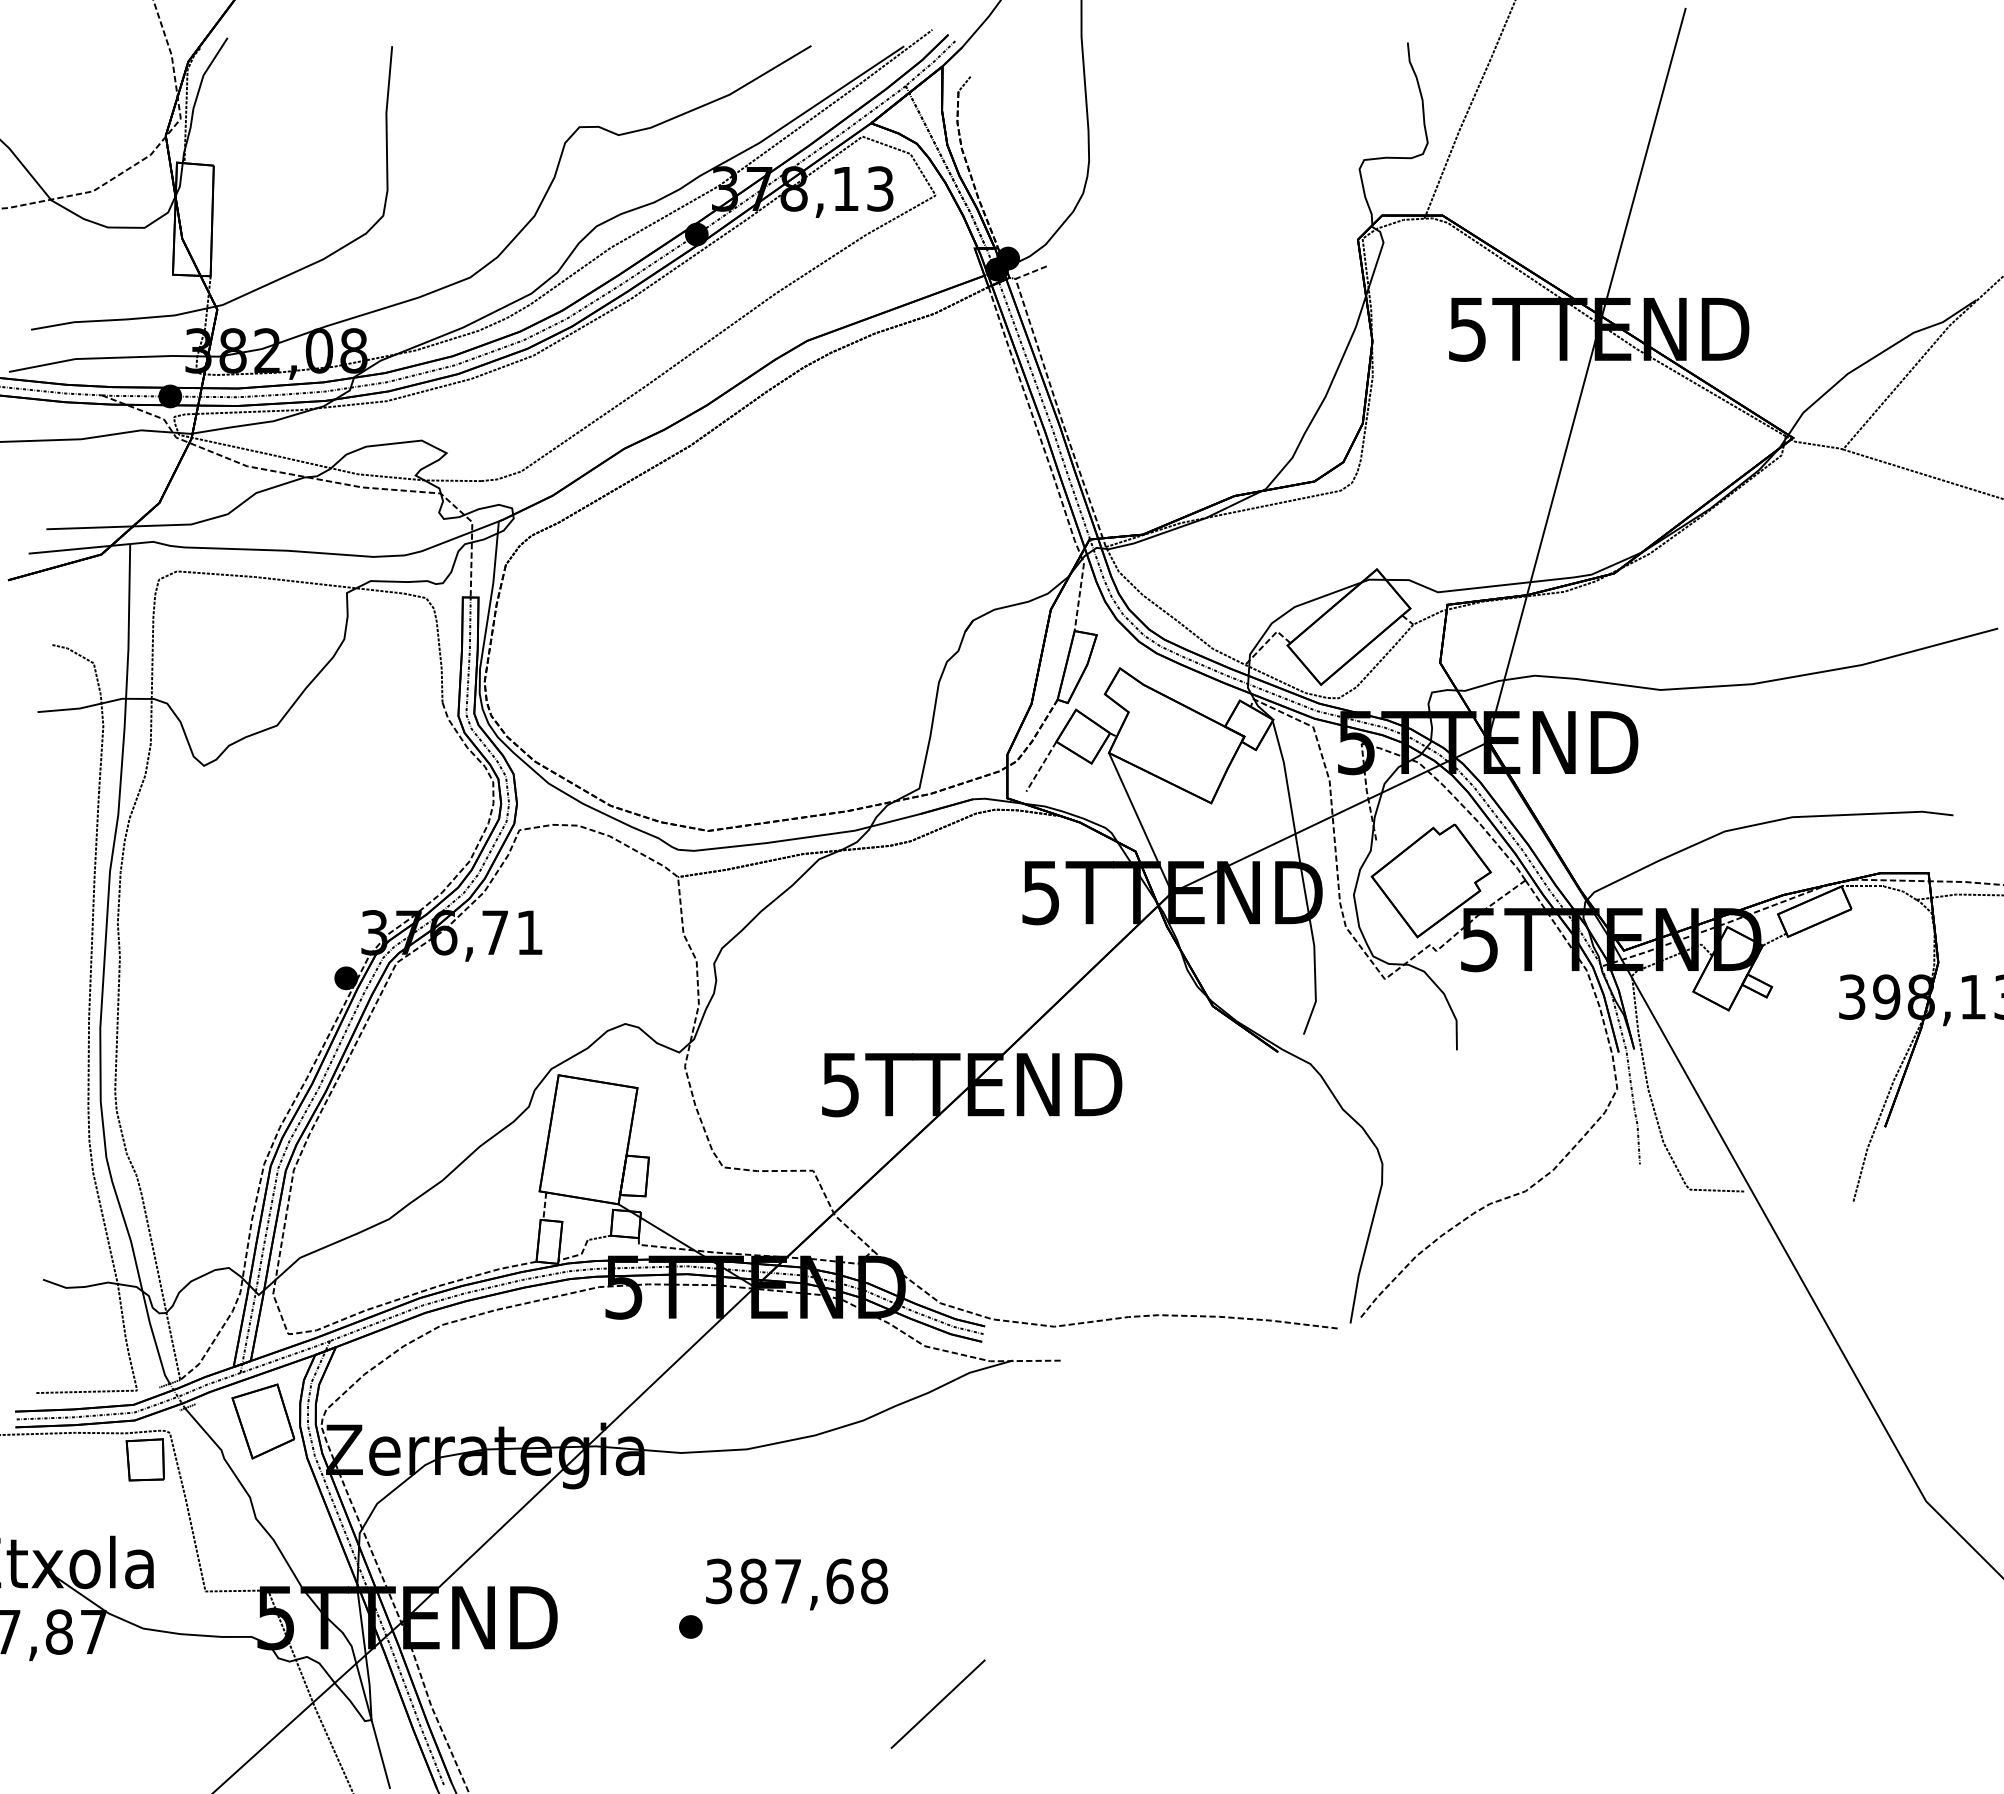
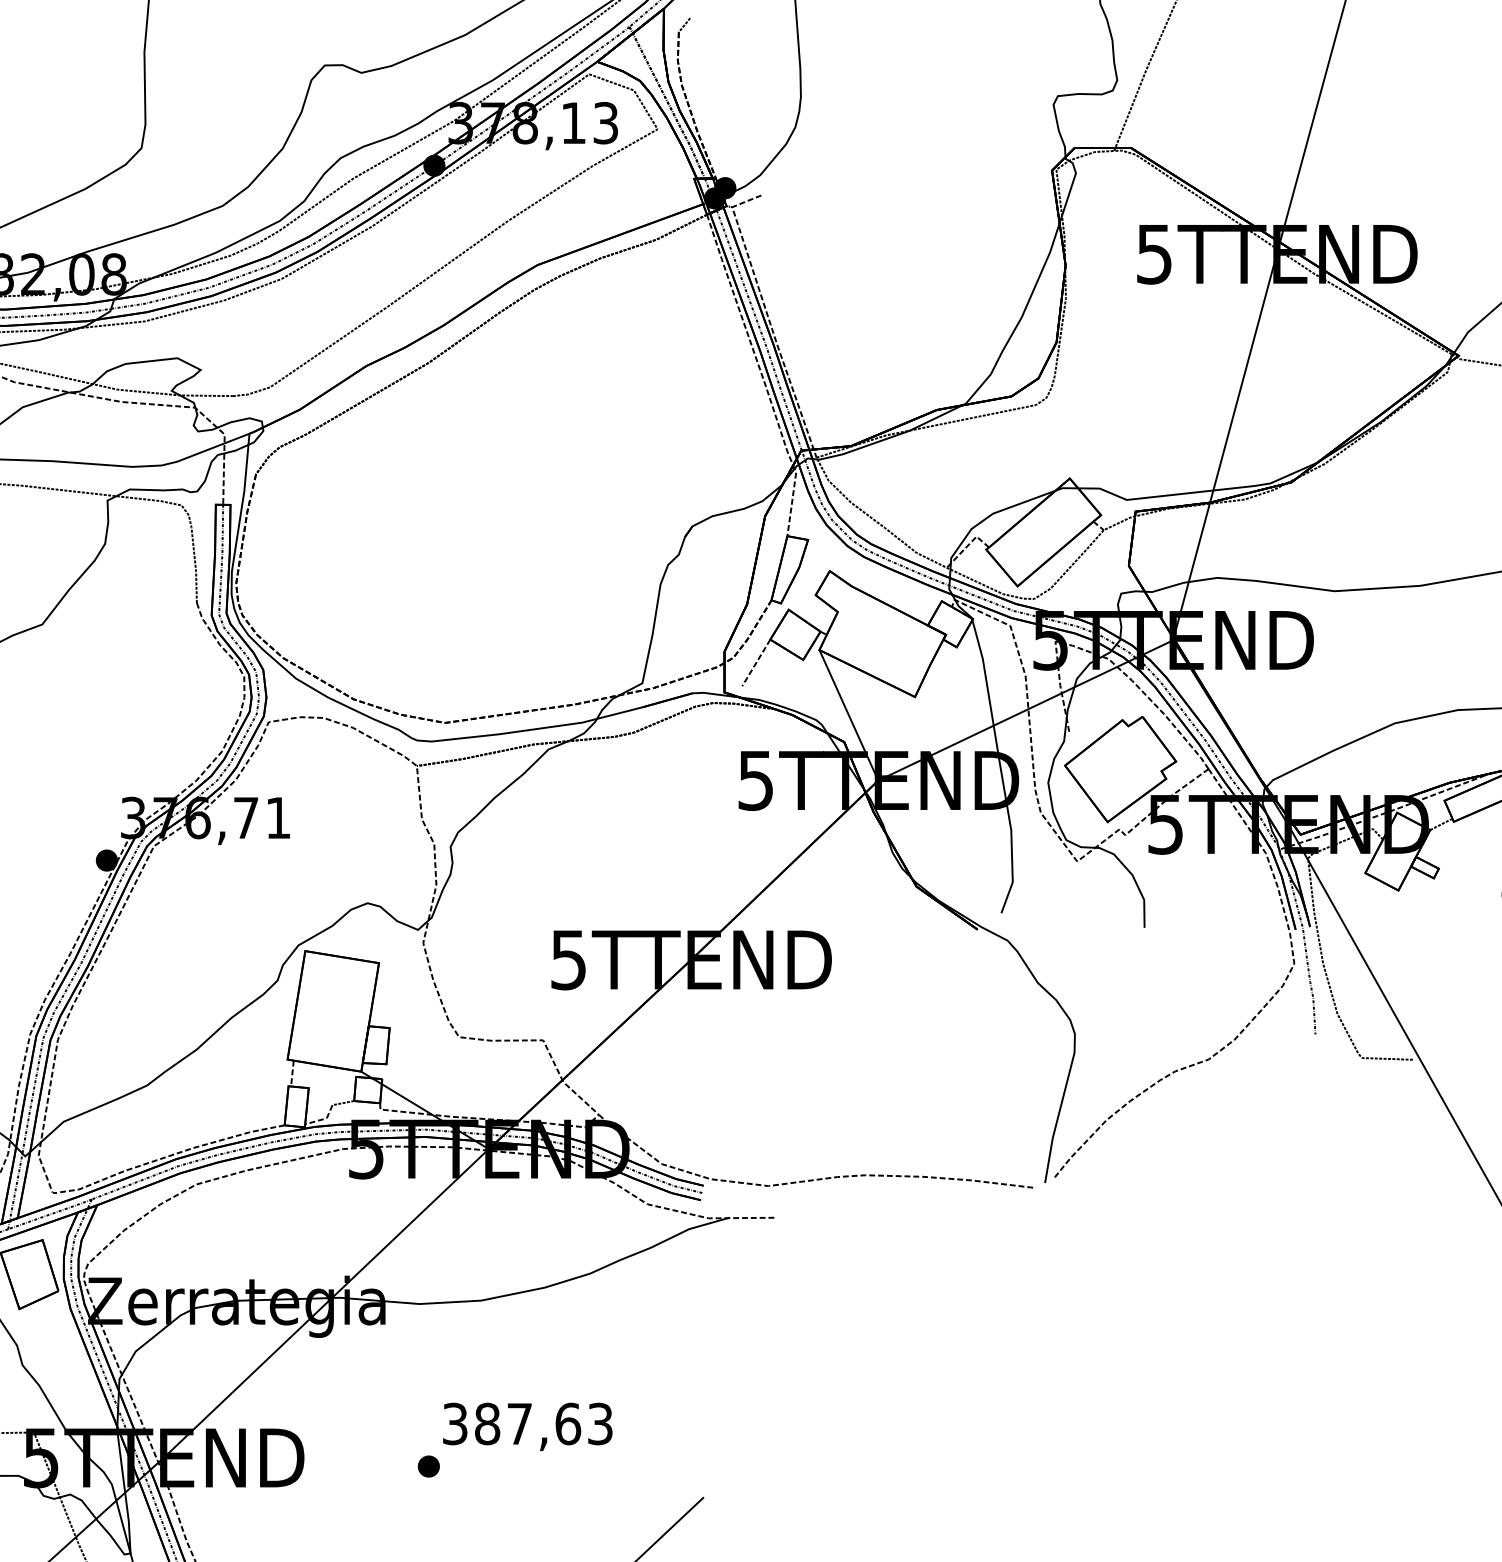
text: (874, 1581) -> (600, 1424), 387,68 -> 387,63

